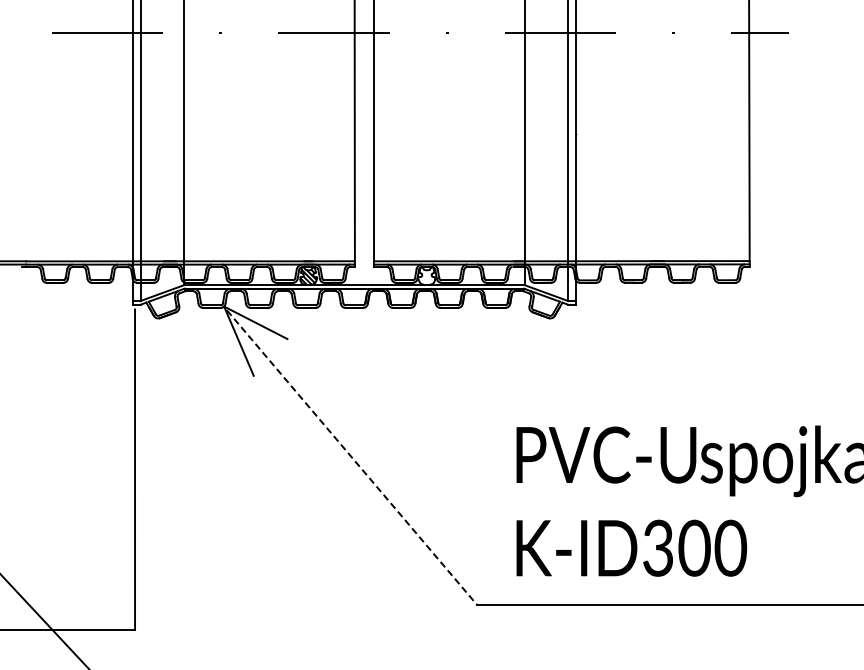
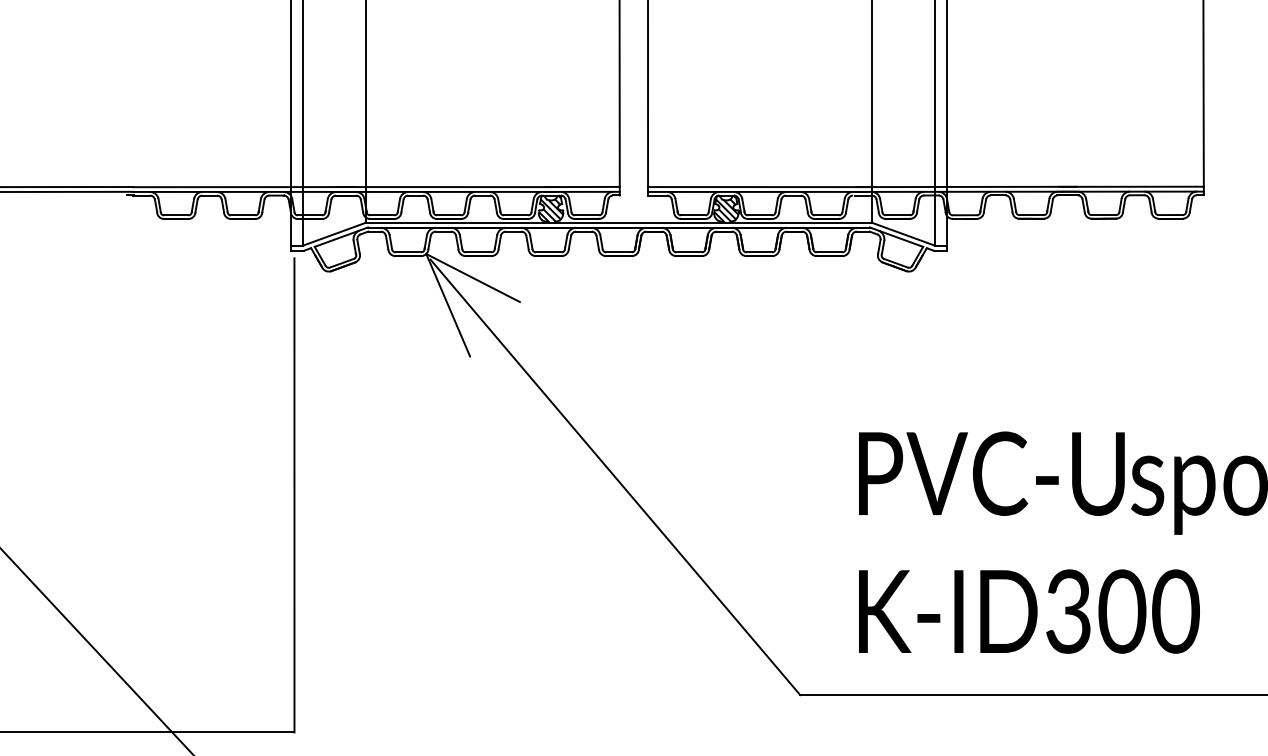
hatch: (426, 276) -> (725, 209), added
line: (352, 457) -> (616, 477), dashed -> solid

